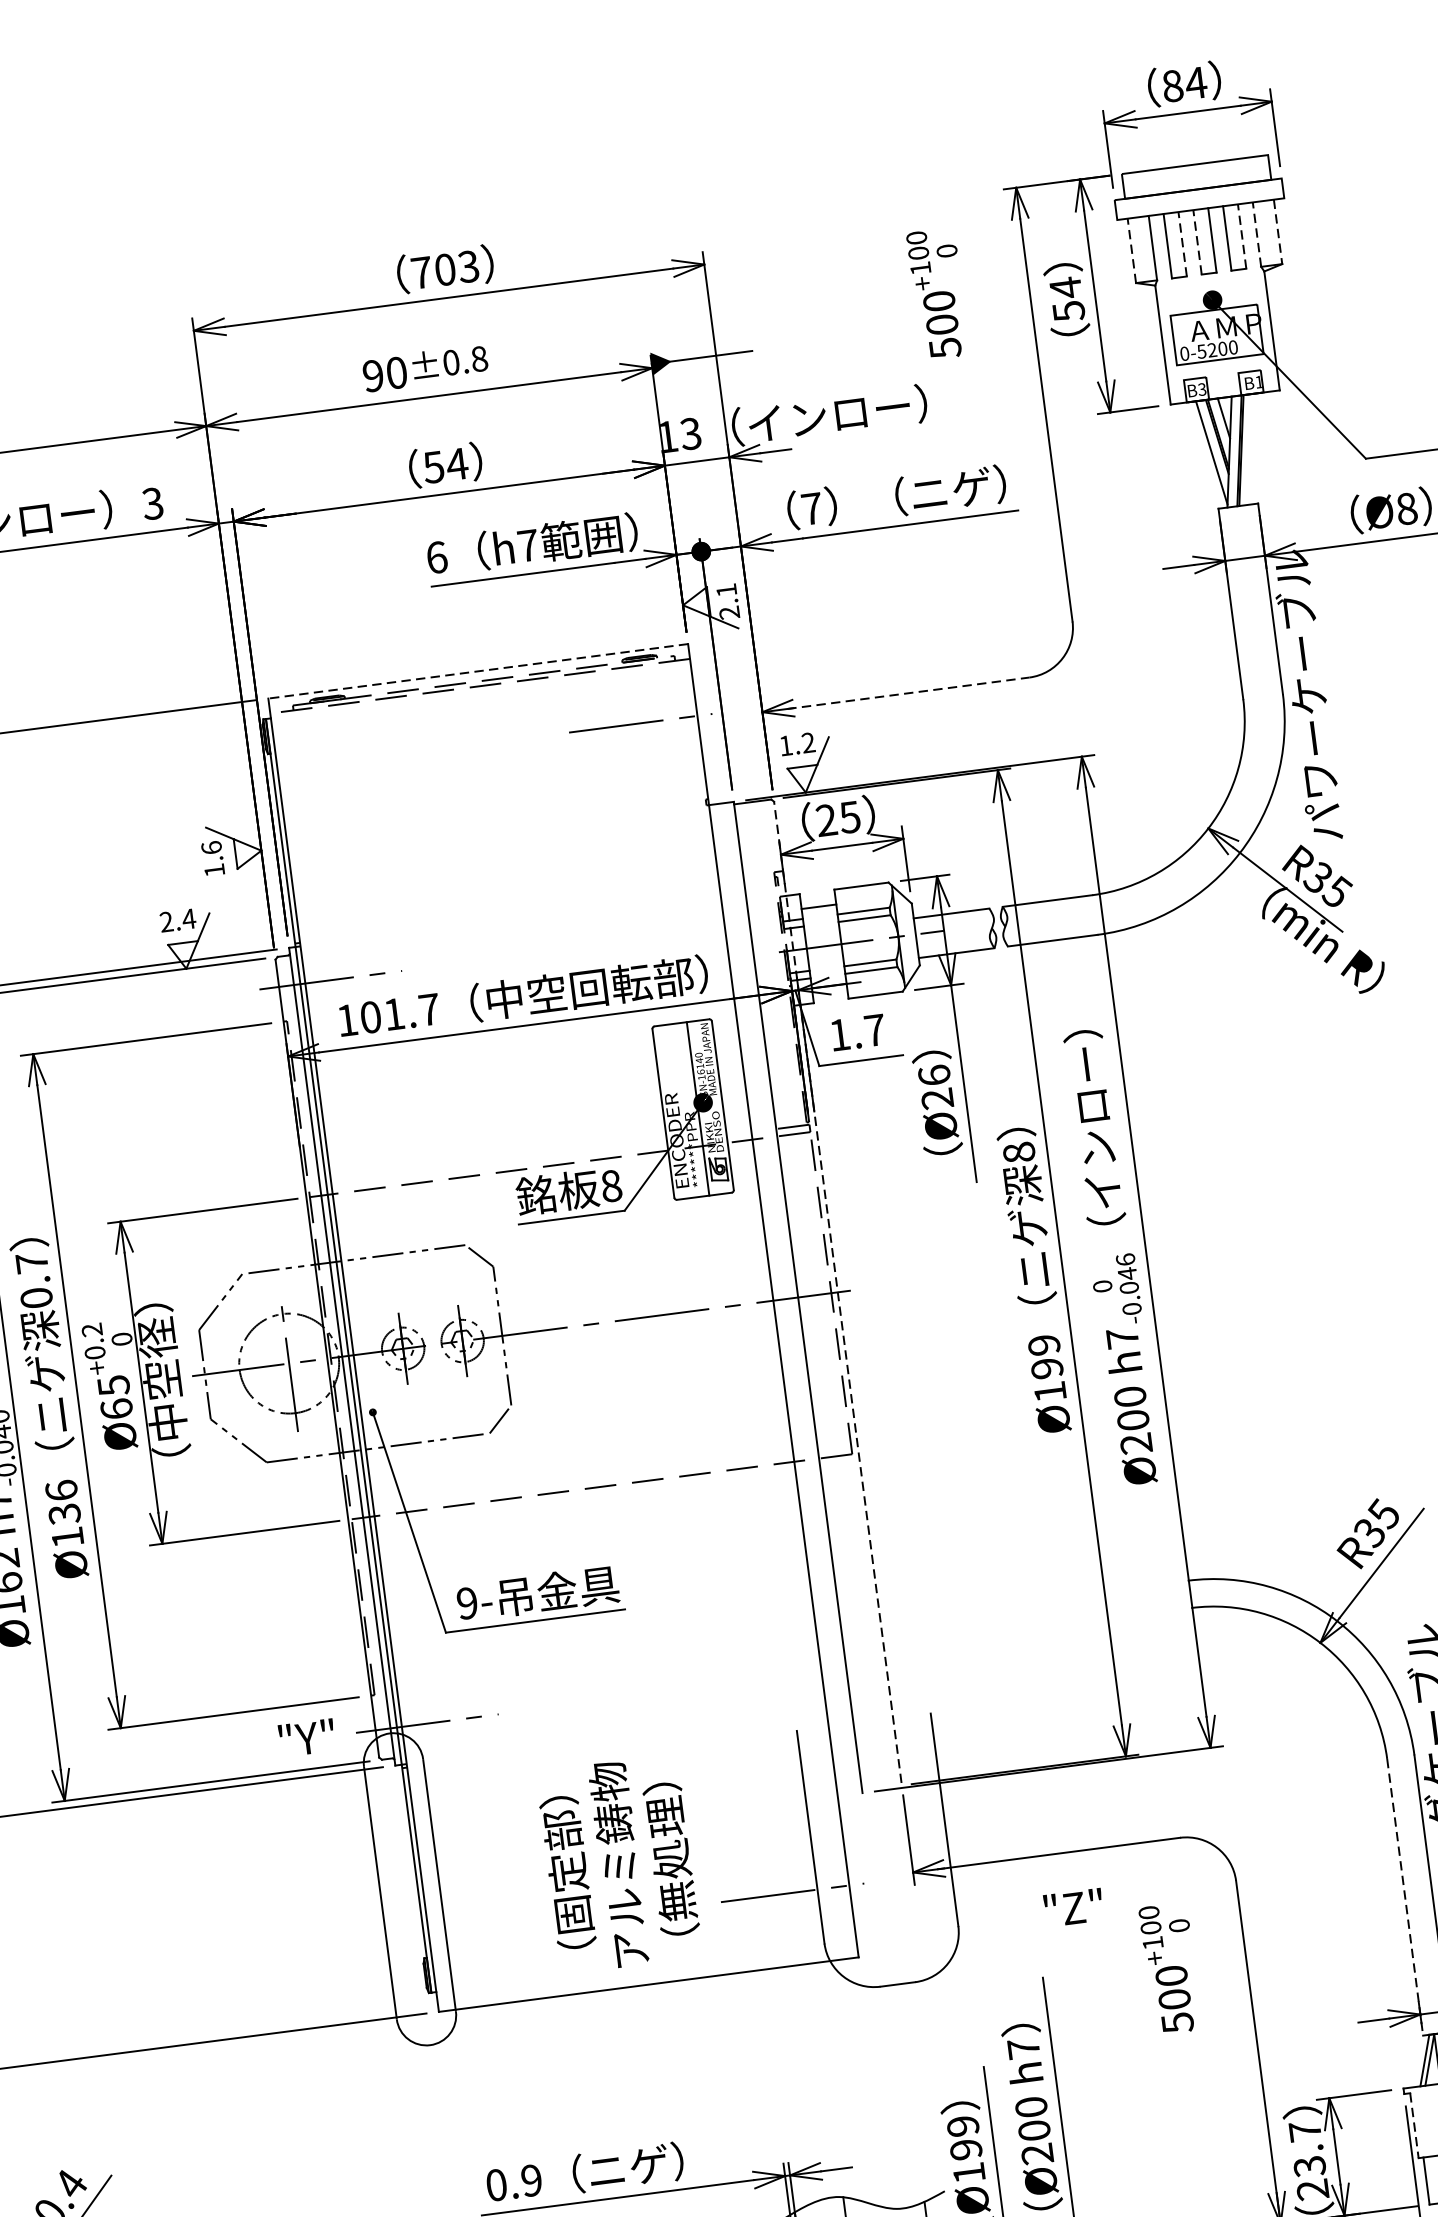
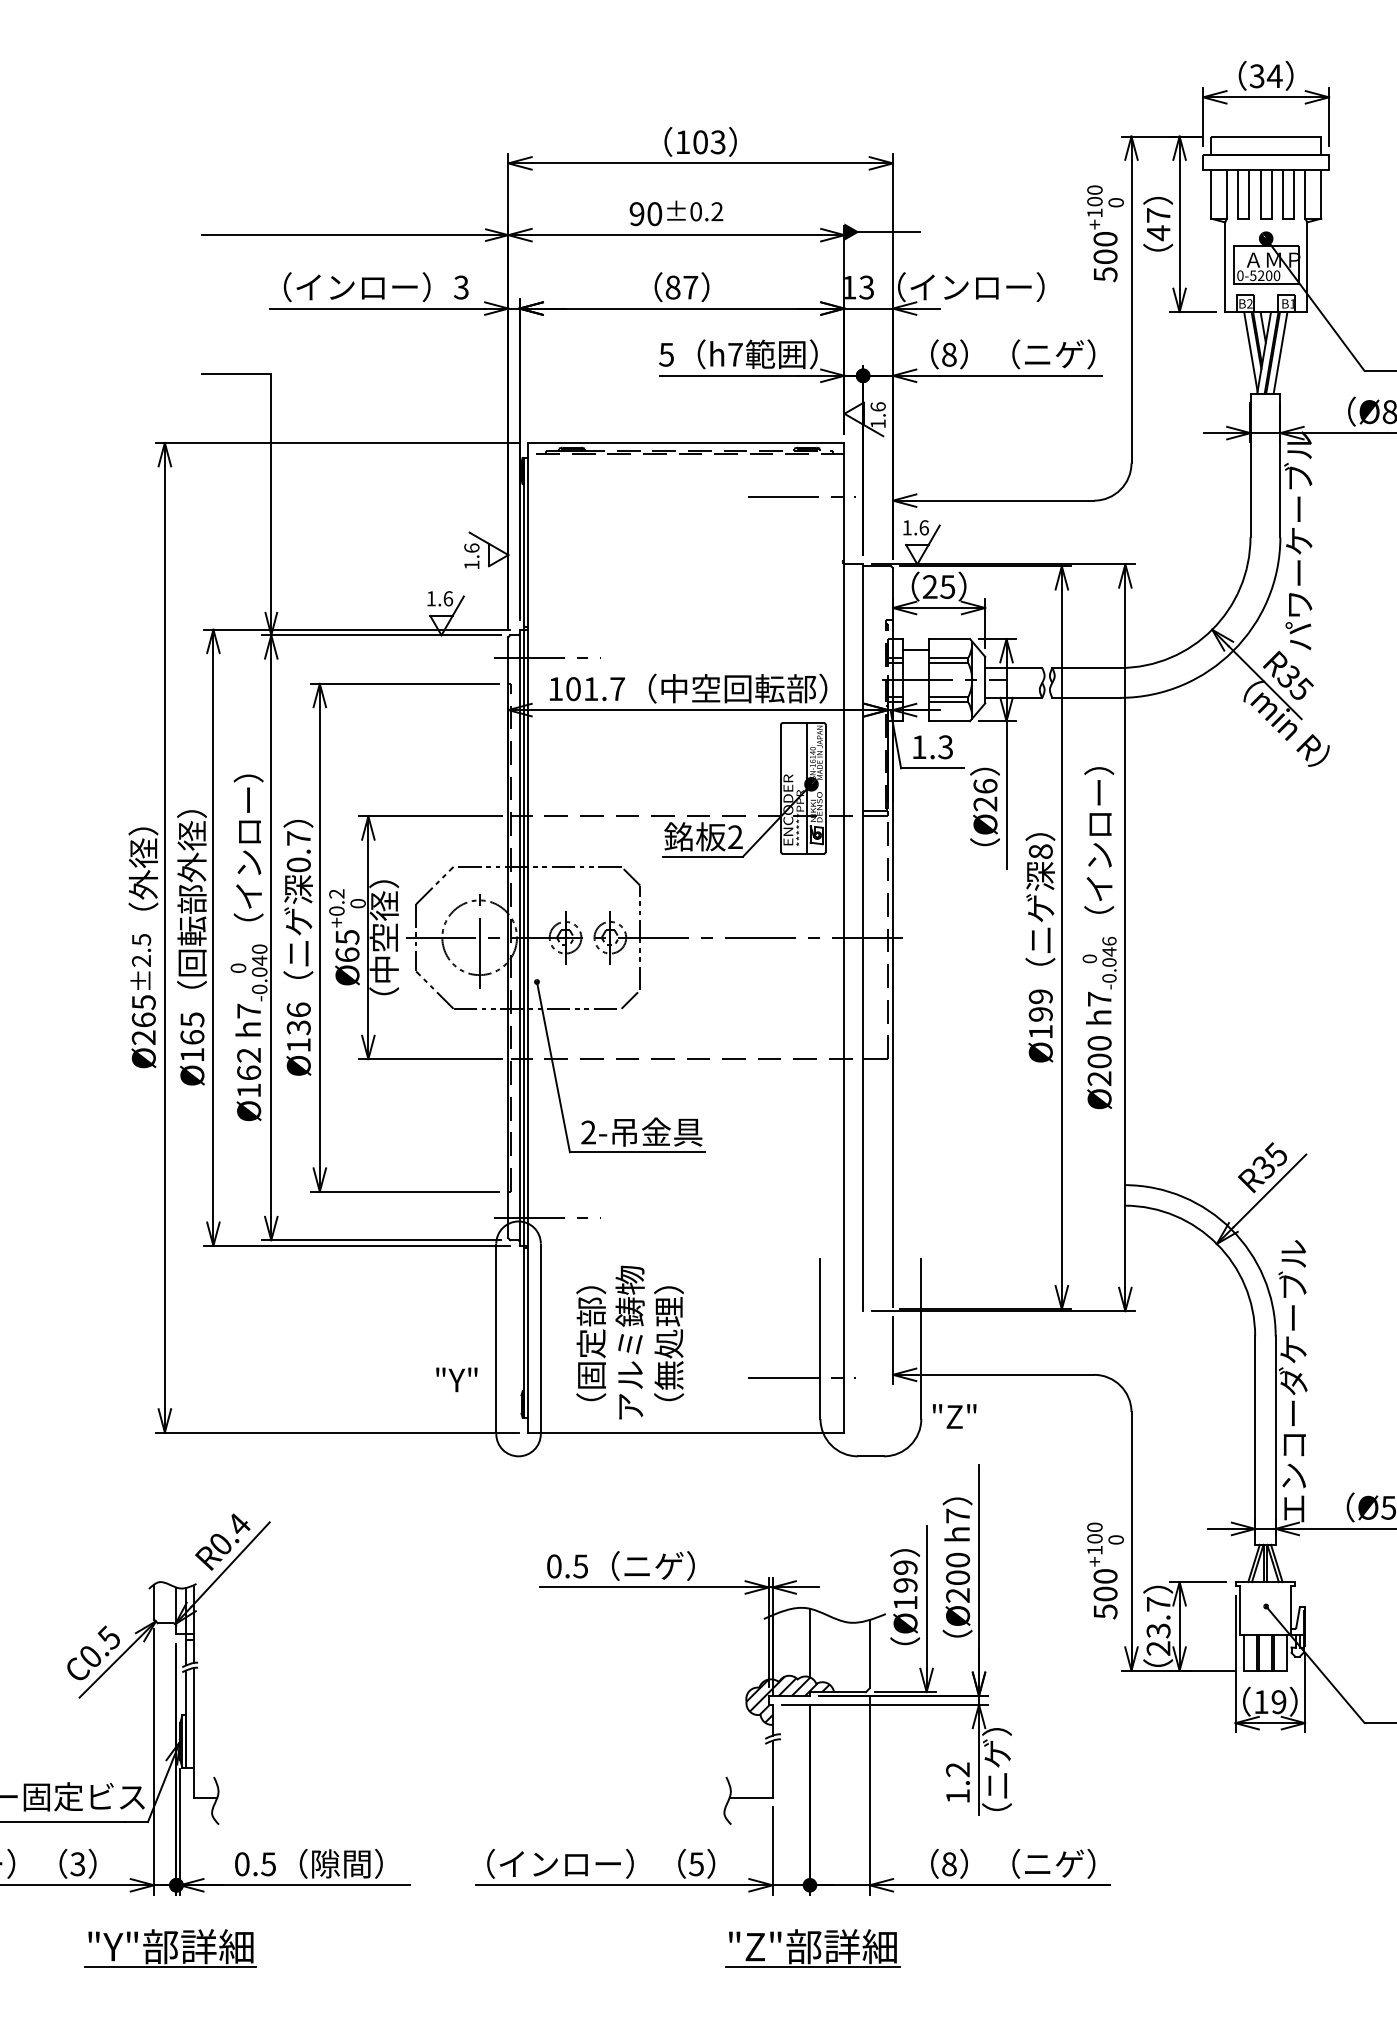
text: (1171, 86) -> (1256, 76), 84 -> 34
line: (1278, 231) -> (1321, 194), dashed -> solid
line: (1256, 233) -> (1305, 193), dashed -> solid
line: (1242, 235) -> (1294, 193), dashed -> solid
line: (1197, 241) -> (1260, 193), dashed -> solid
line: (1182, 243) -> (1249, 193), dashed -> solid
line: (1132, 249) -> (1211, 193), dashed -> solid
text: (421, 271) -> (682, 141), 703 -> 103
text: (938, 293) -> (1105, 233), moved
text: (1067, 299) -> (1158, 224), 54 -> 47
text: (479, 358) -> (717, 211), ±0.8 -> ±0.2
text: (1201, 390) -> (1249, 304), B3 -> B2
line: (1251, 448) -> (1280, 352), added
text: (444, 465) -> (681, 287), 54 -> 87
text: (812, 508) -> (949, 354), 7 -> 8
text: (436, 557) -> (666, 354), 6 -> 5
text: (727, 601) -> (877, 415), 2.1 -> 1.6
line: (477, 672) -> (685, 443), dashed -> solid
line: (909, 692) -> (1003, 500), dashed -> solid
text: (807, 742) -> (923, 527), 1.2 -> 1.6
text: (177, 920) -> (439, 598), 2.4 -> 1.6
text: (874, 1030) -> (945, 747), 1.7 -> 1.3
text: (611, 1186) -> (735, 837), 8 -> 2
line: (838, 1291) -> (893, 937), dashed -> solid
text: (467, 1603) -> (588, 1132), 9- -> 2-
text: (306, 1737) -> (456, 1379), moved
text: (618, 1864) -> (629, 1342), moved
line: (1405, 1898) -> (1255, 1441), dashed -> solid
text: (1073, 1907) -> (954, 1416), moved
text: (1170, 1968) -> (1105, 1570), moved
line: (1415, 2126) -> (1240, 1611), dashed -> solid
text: (531, 2180) -> (580, 1566), 0.9 -> 0.5

